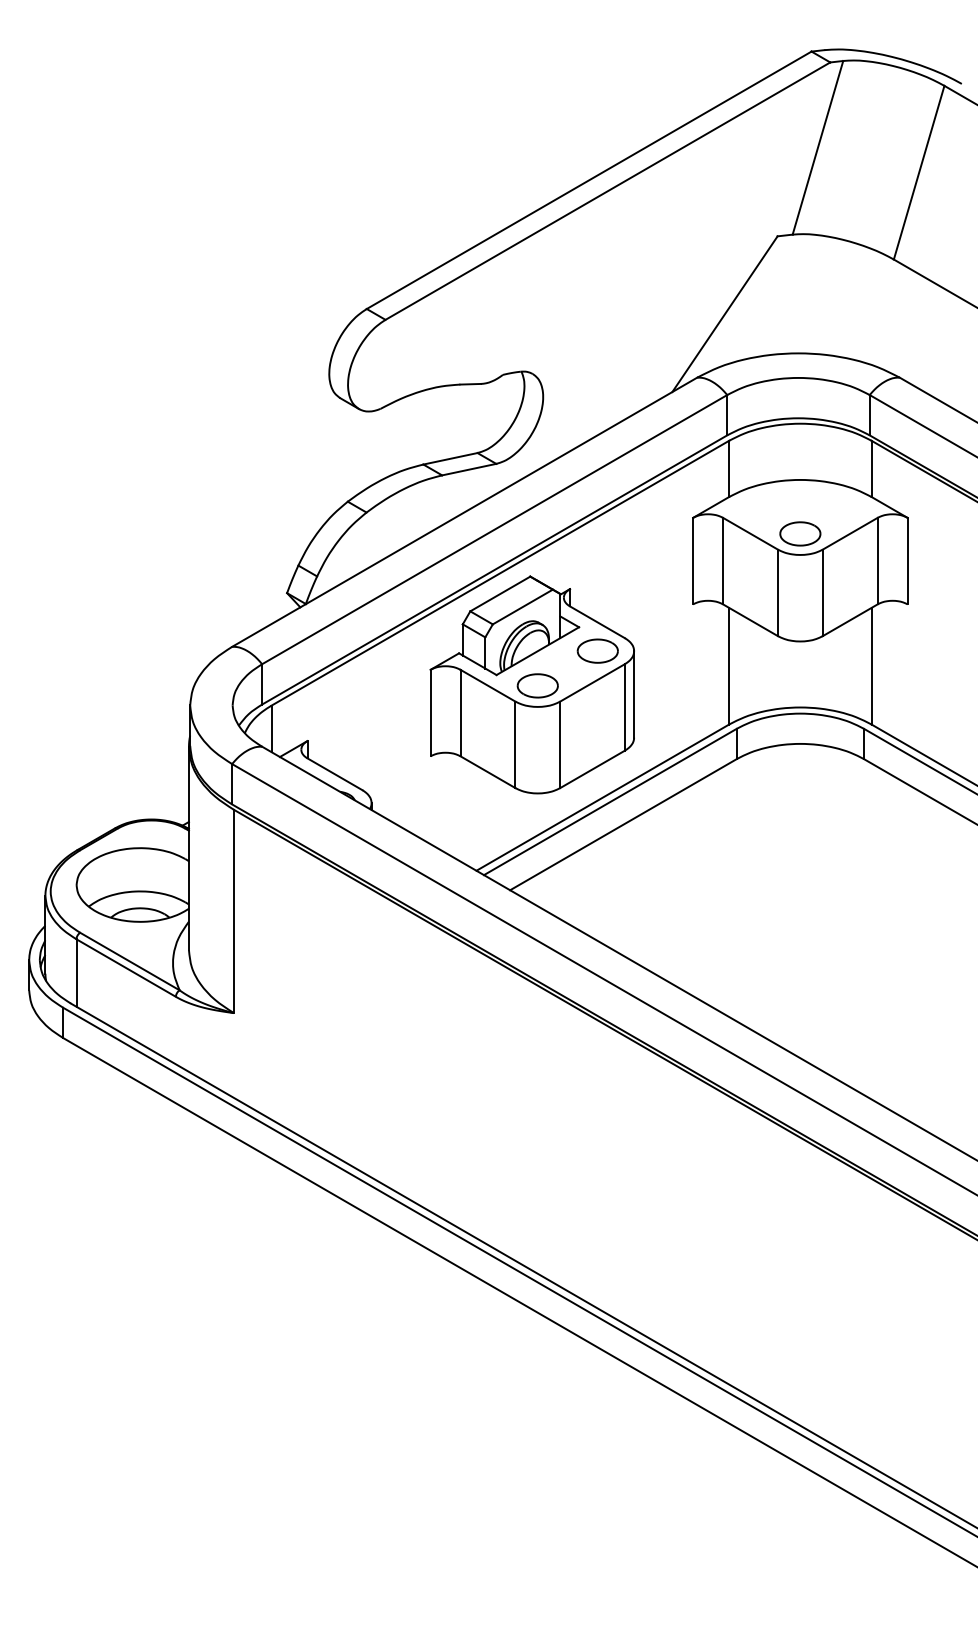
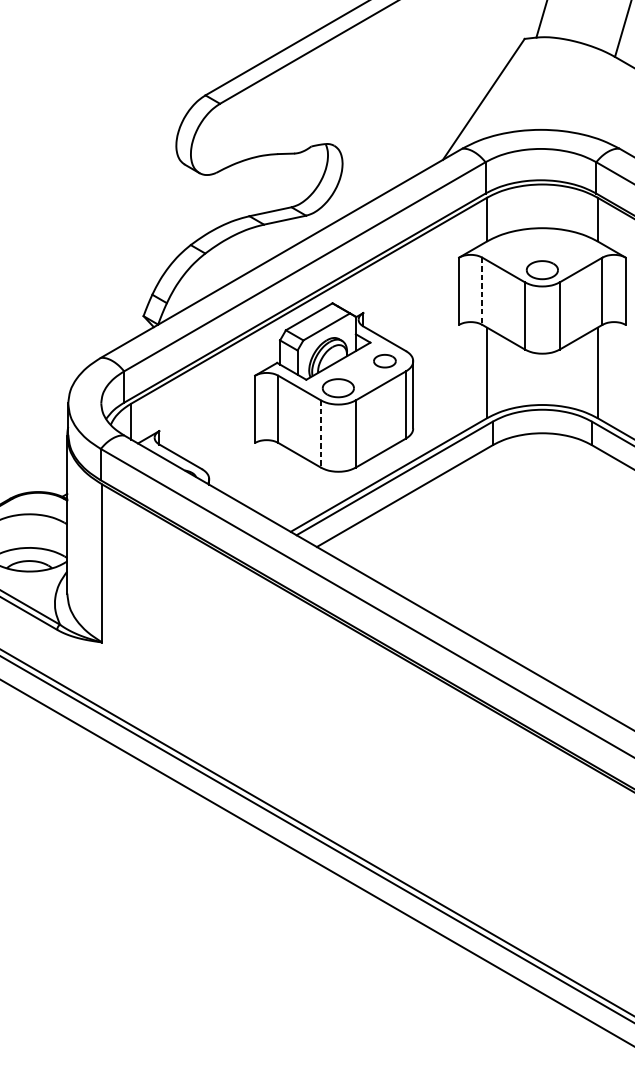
line: (723, 561) -> (482, 291), solid -> dashed
part: (597, 650) -> (384, 360), size x0.7
line: (515, 745) -> (321, 434), solid -> dashed

